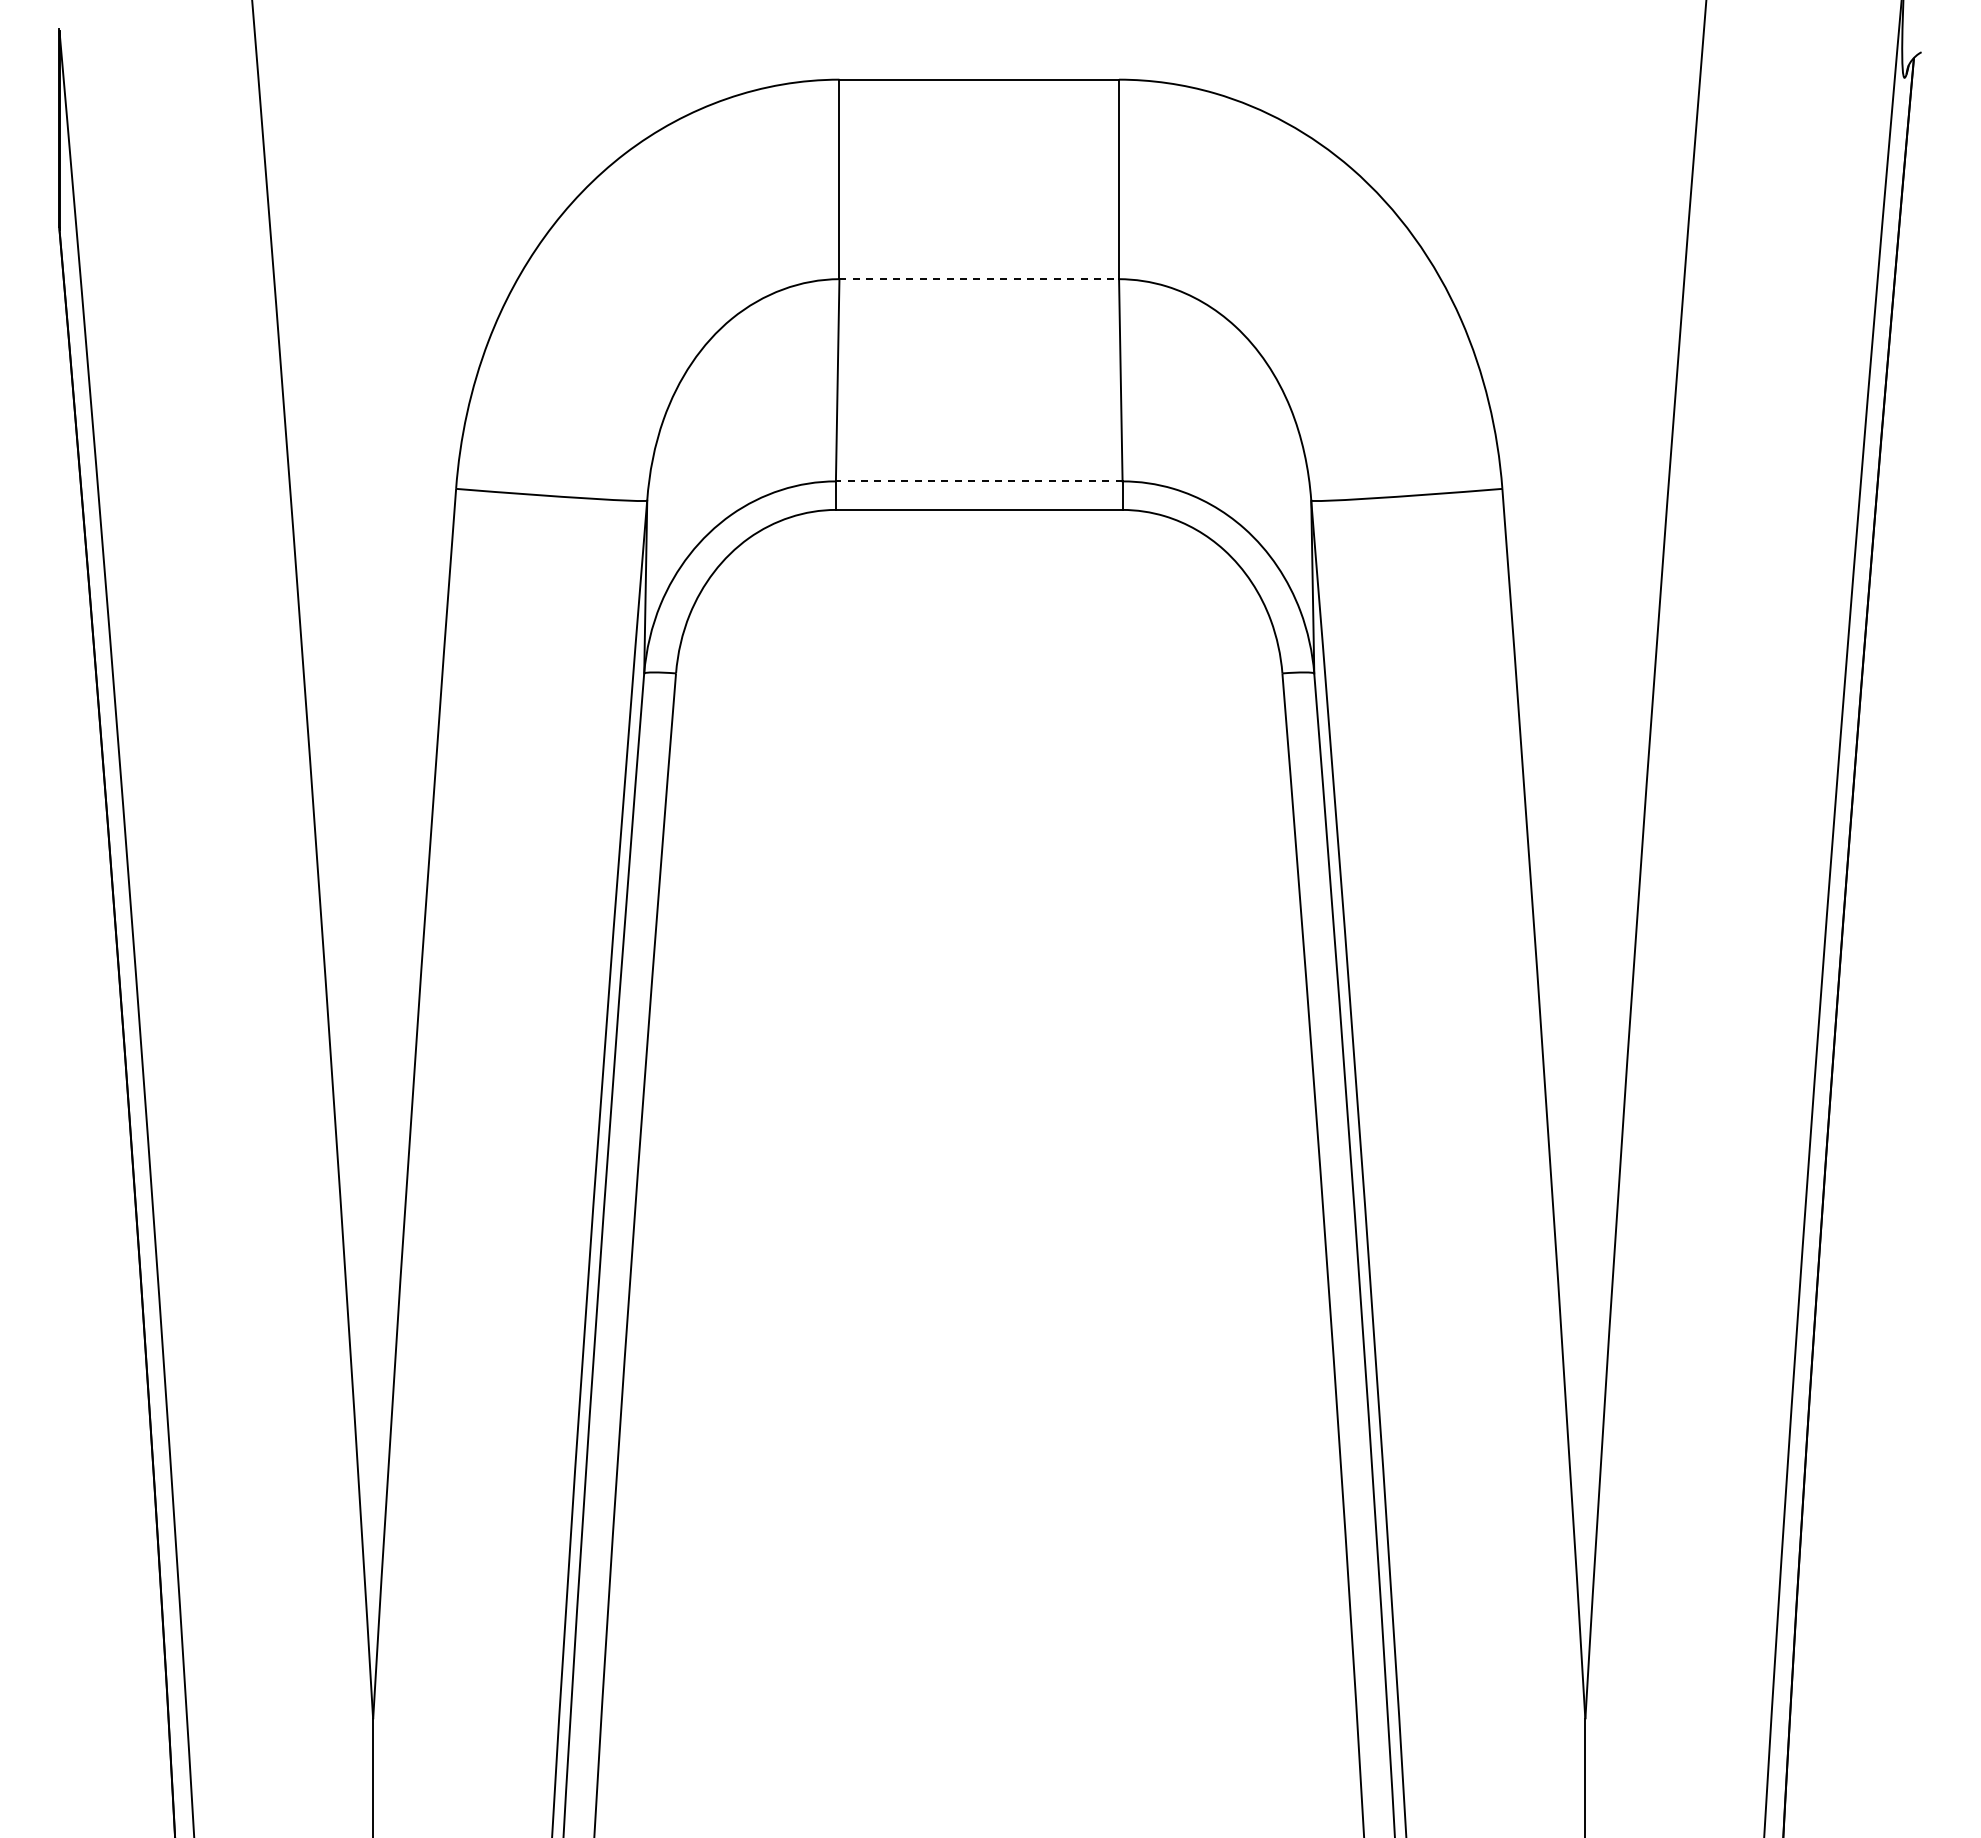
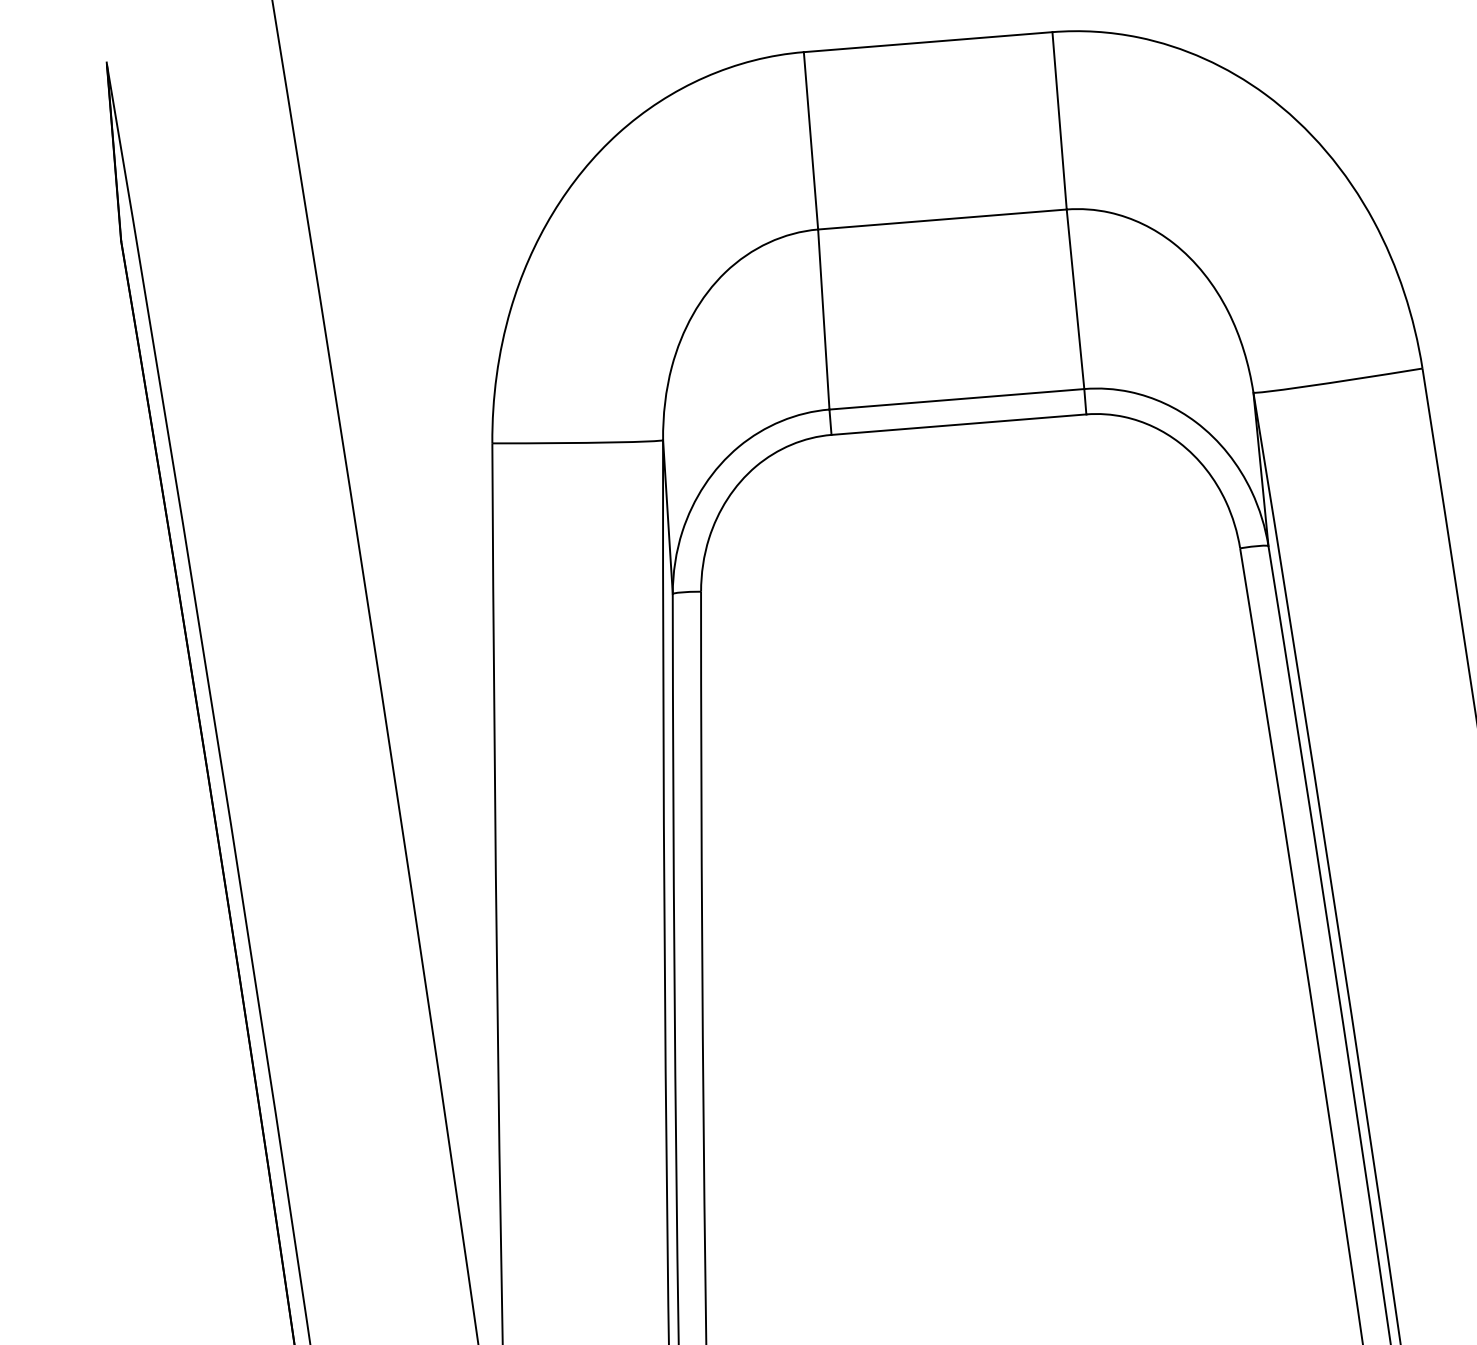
line: (979, 279) -> (942, 219), dashed -> solid
line: (978, 481) -> (956, 399), dashed -> solid

